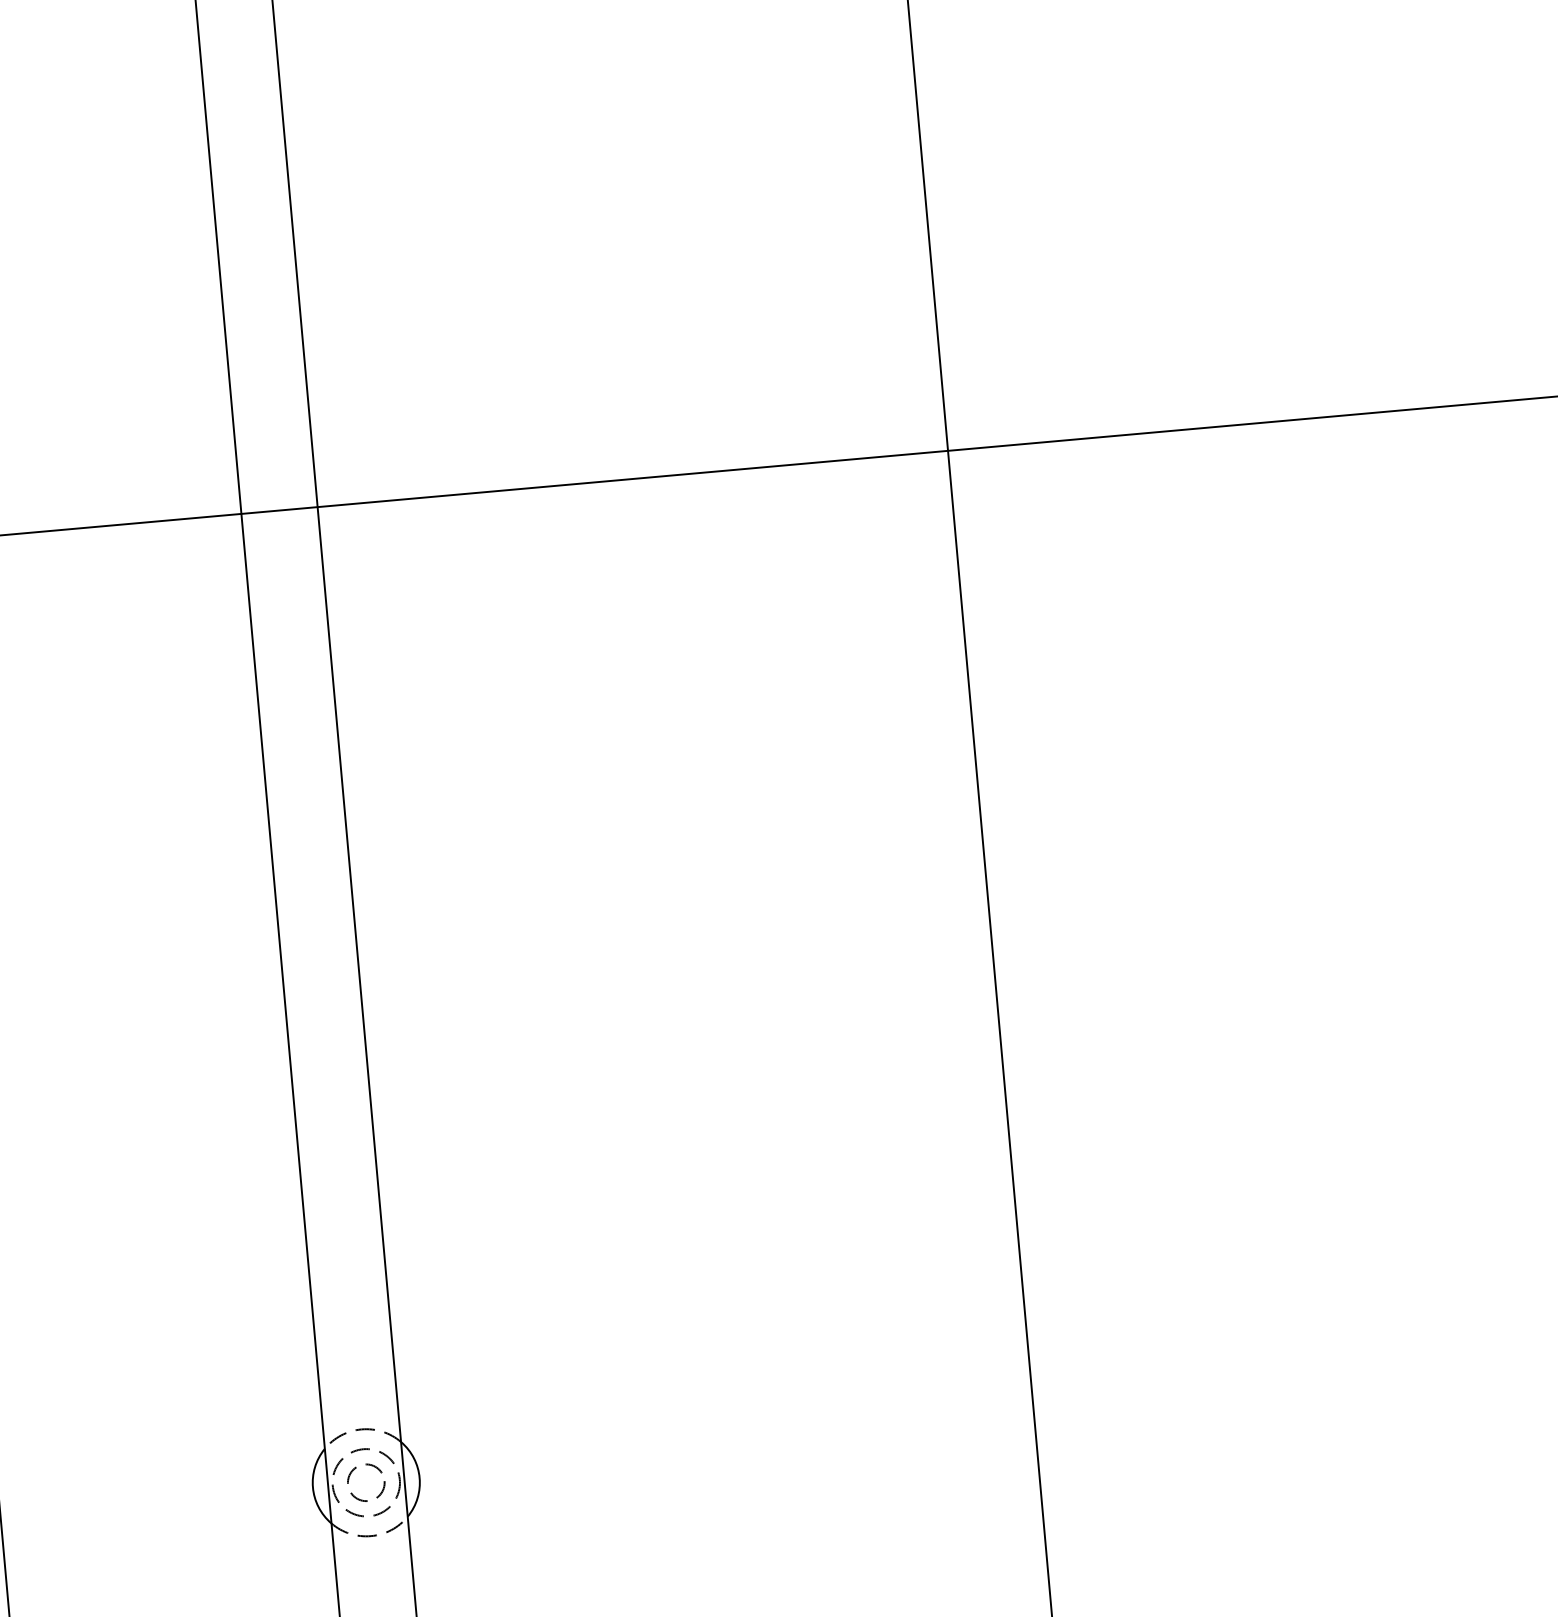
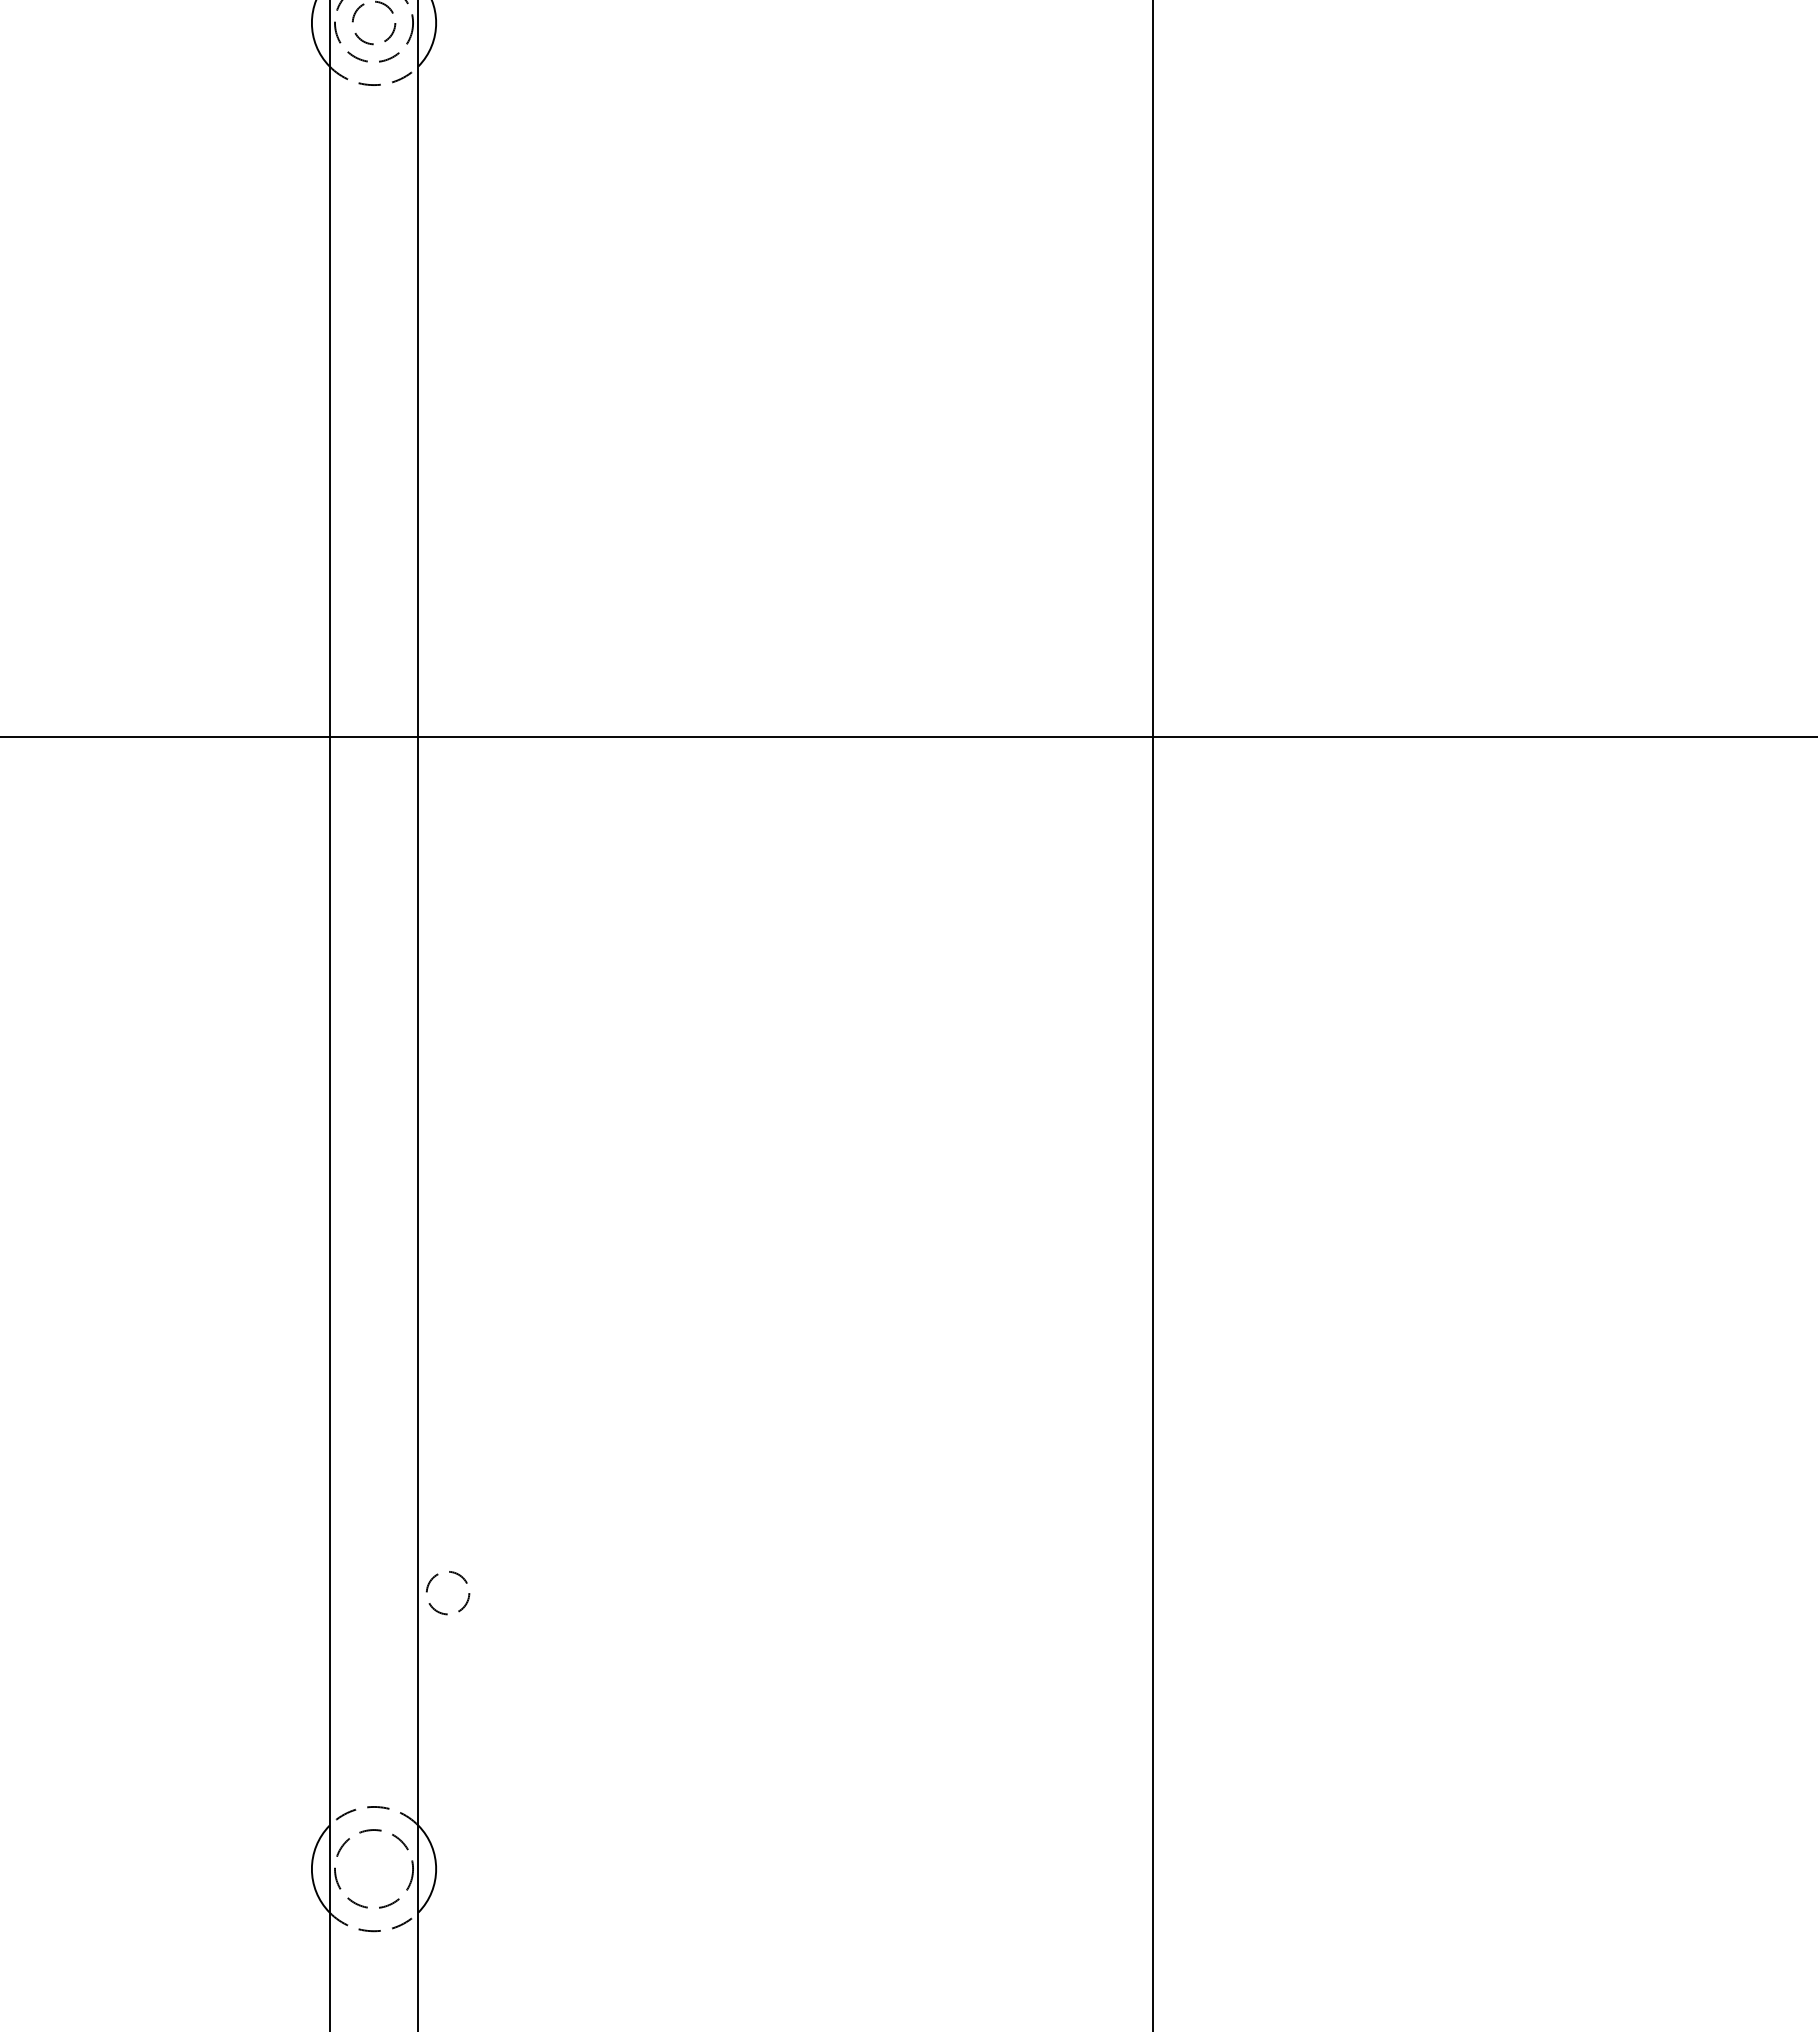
circle: (365, 1483) -> (447, 1593), moved

